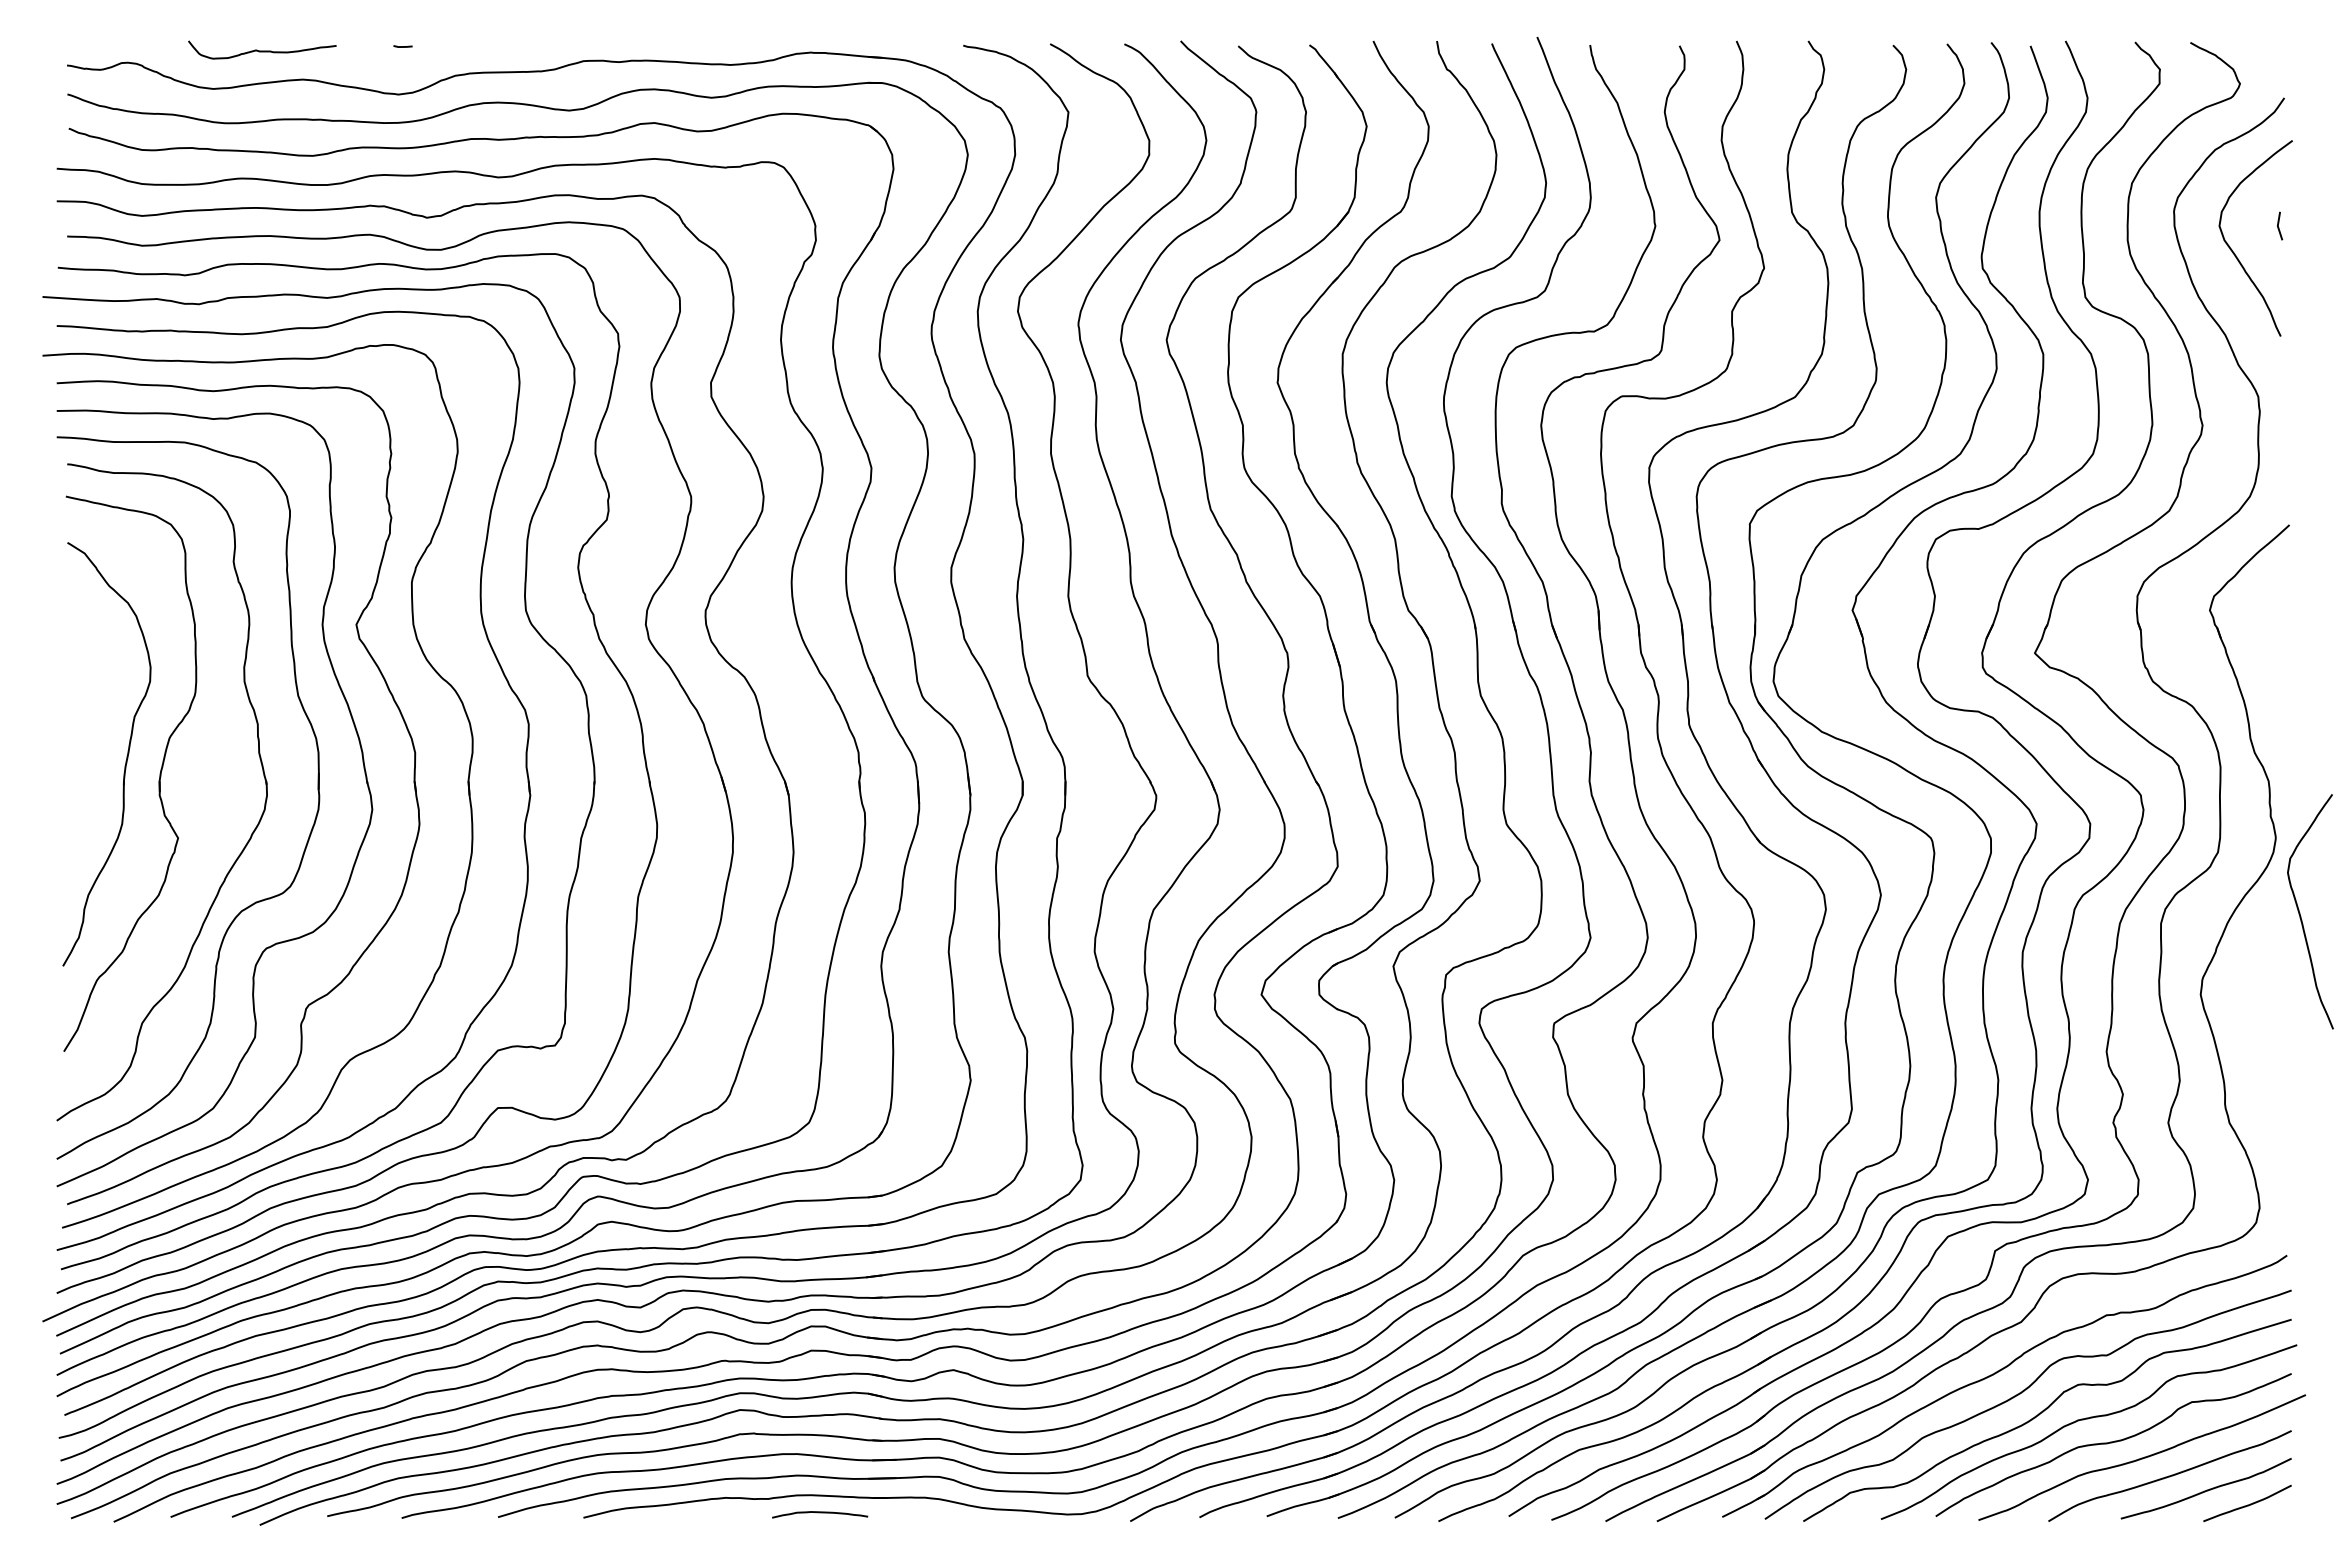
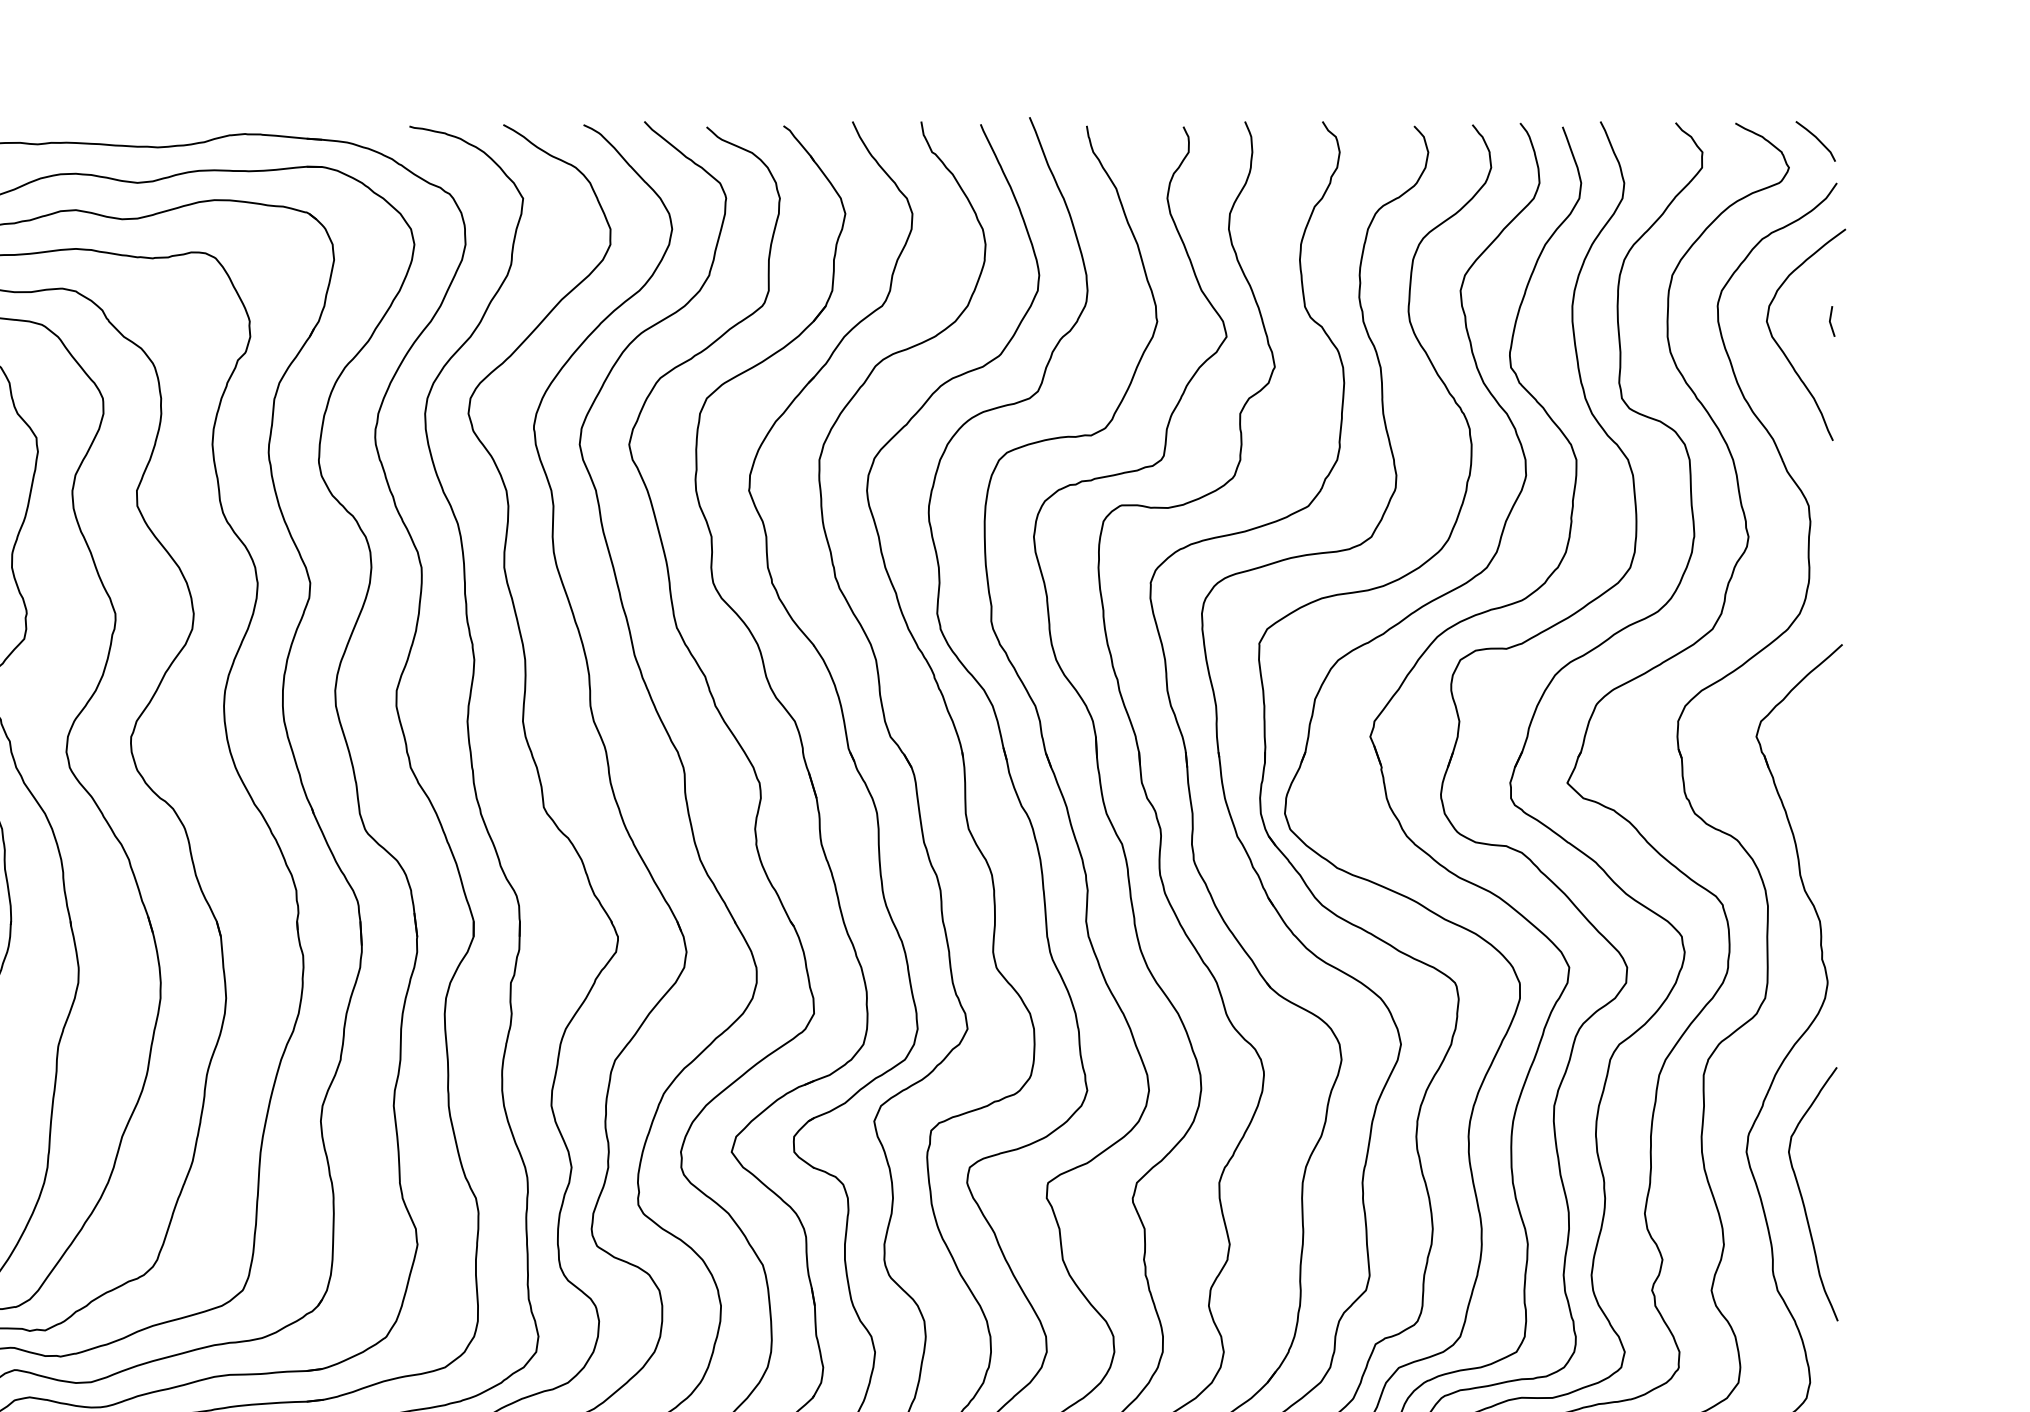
line: (2265, 57) -> (1816, 139), added
curve: (2300, 912) -> (1802, 1195), moved

